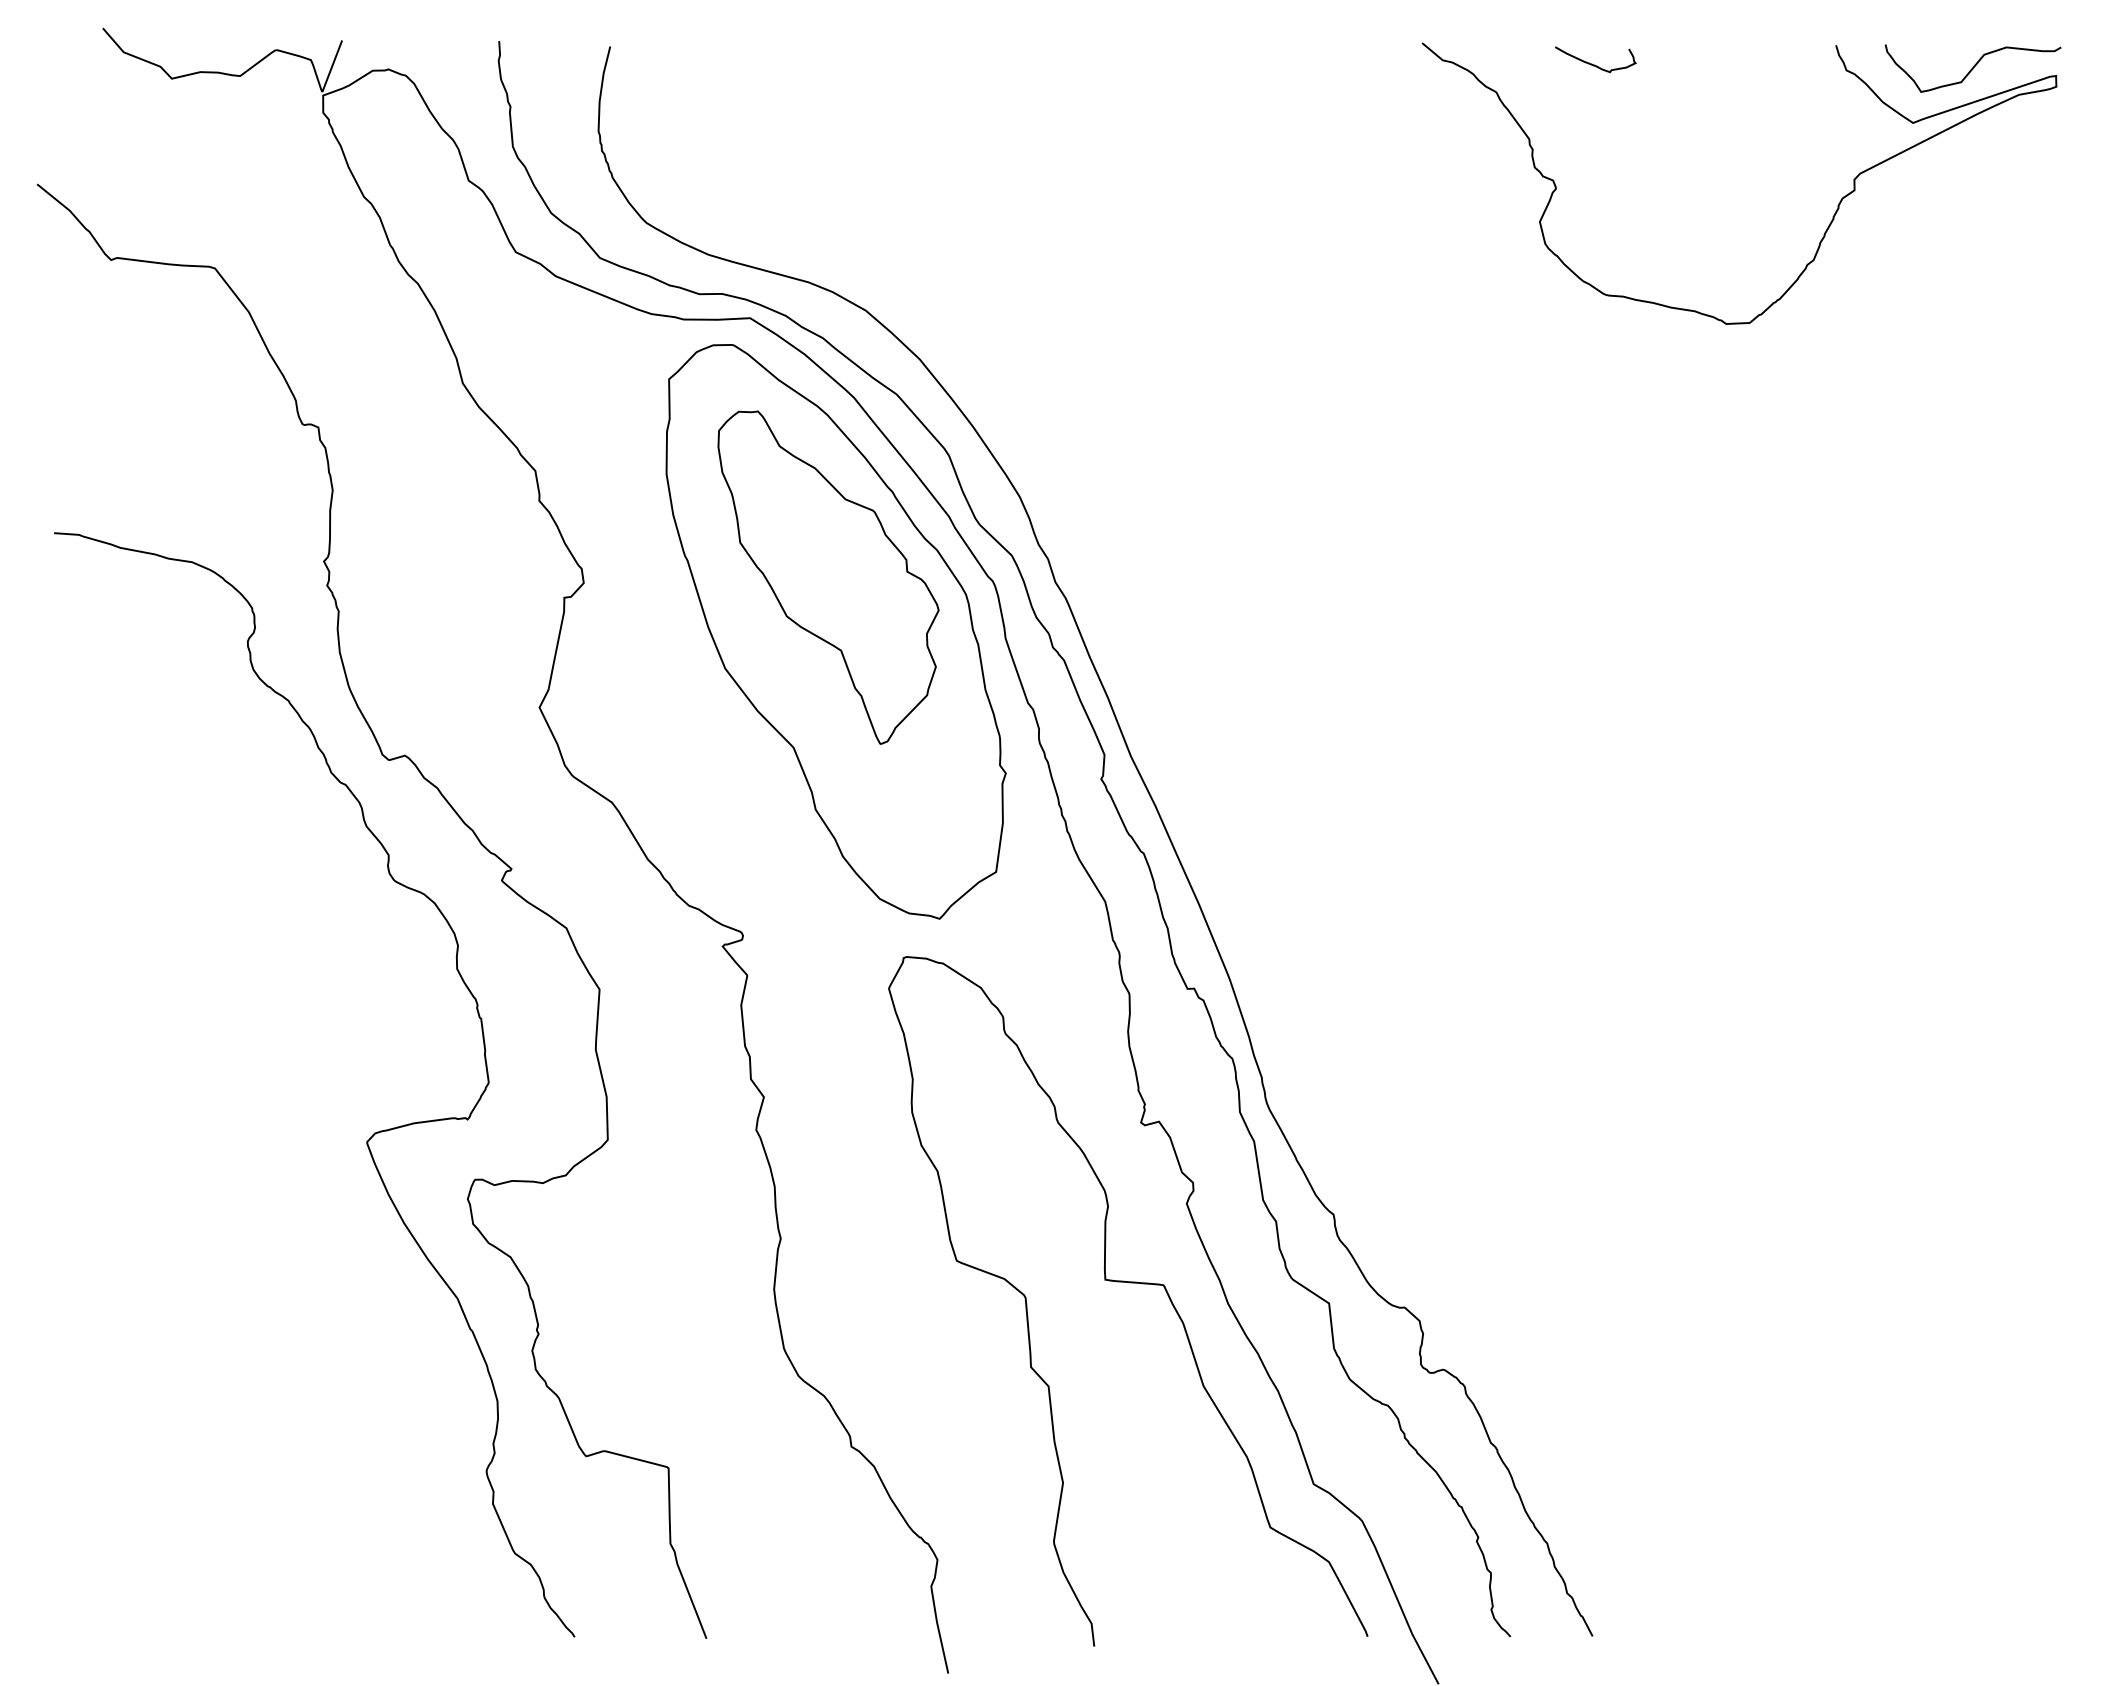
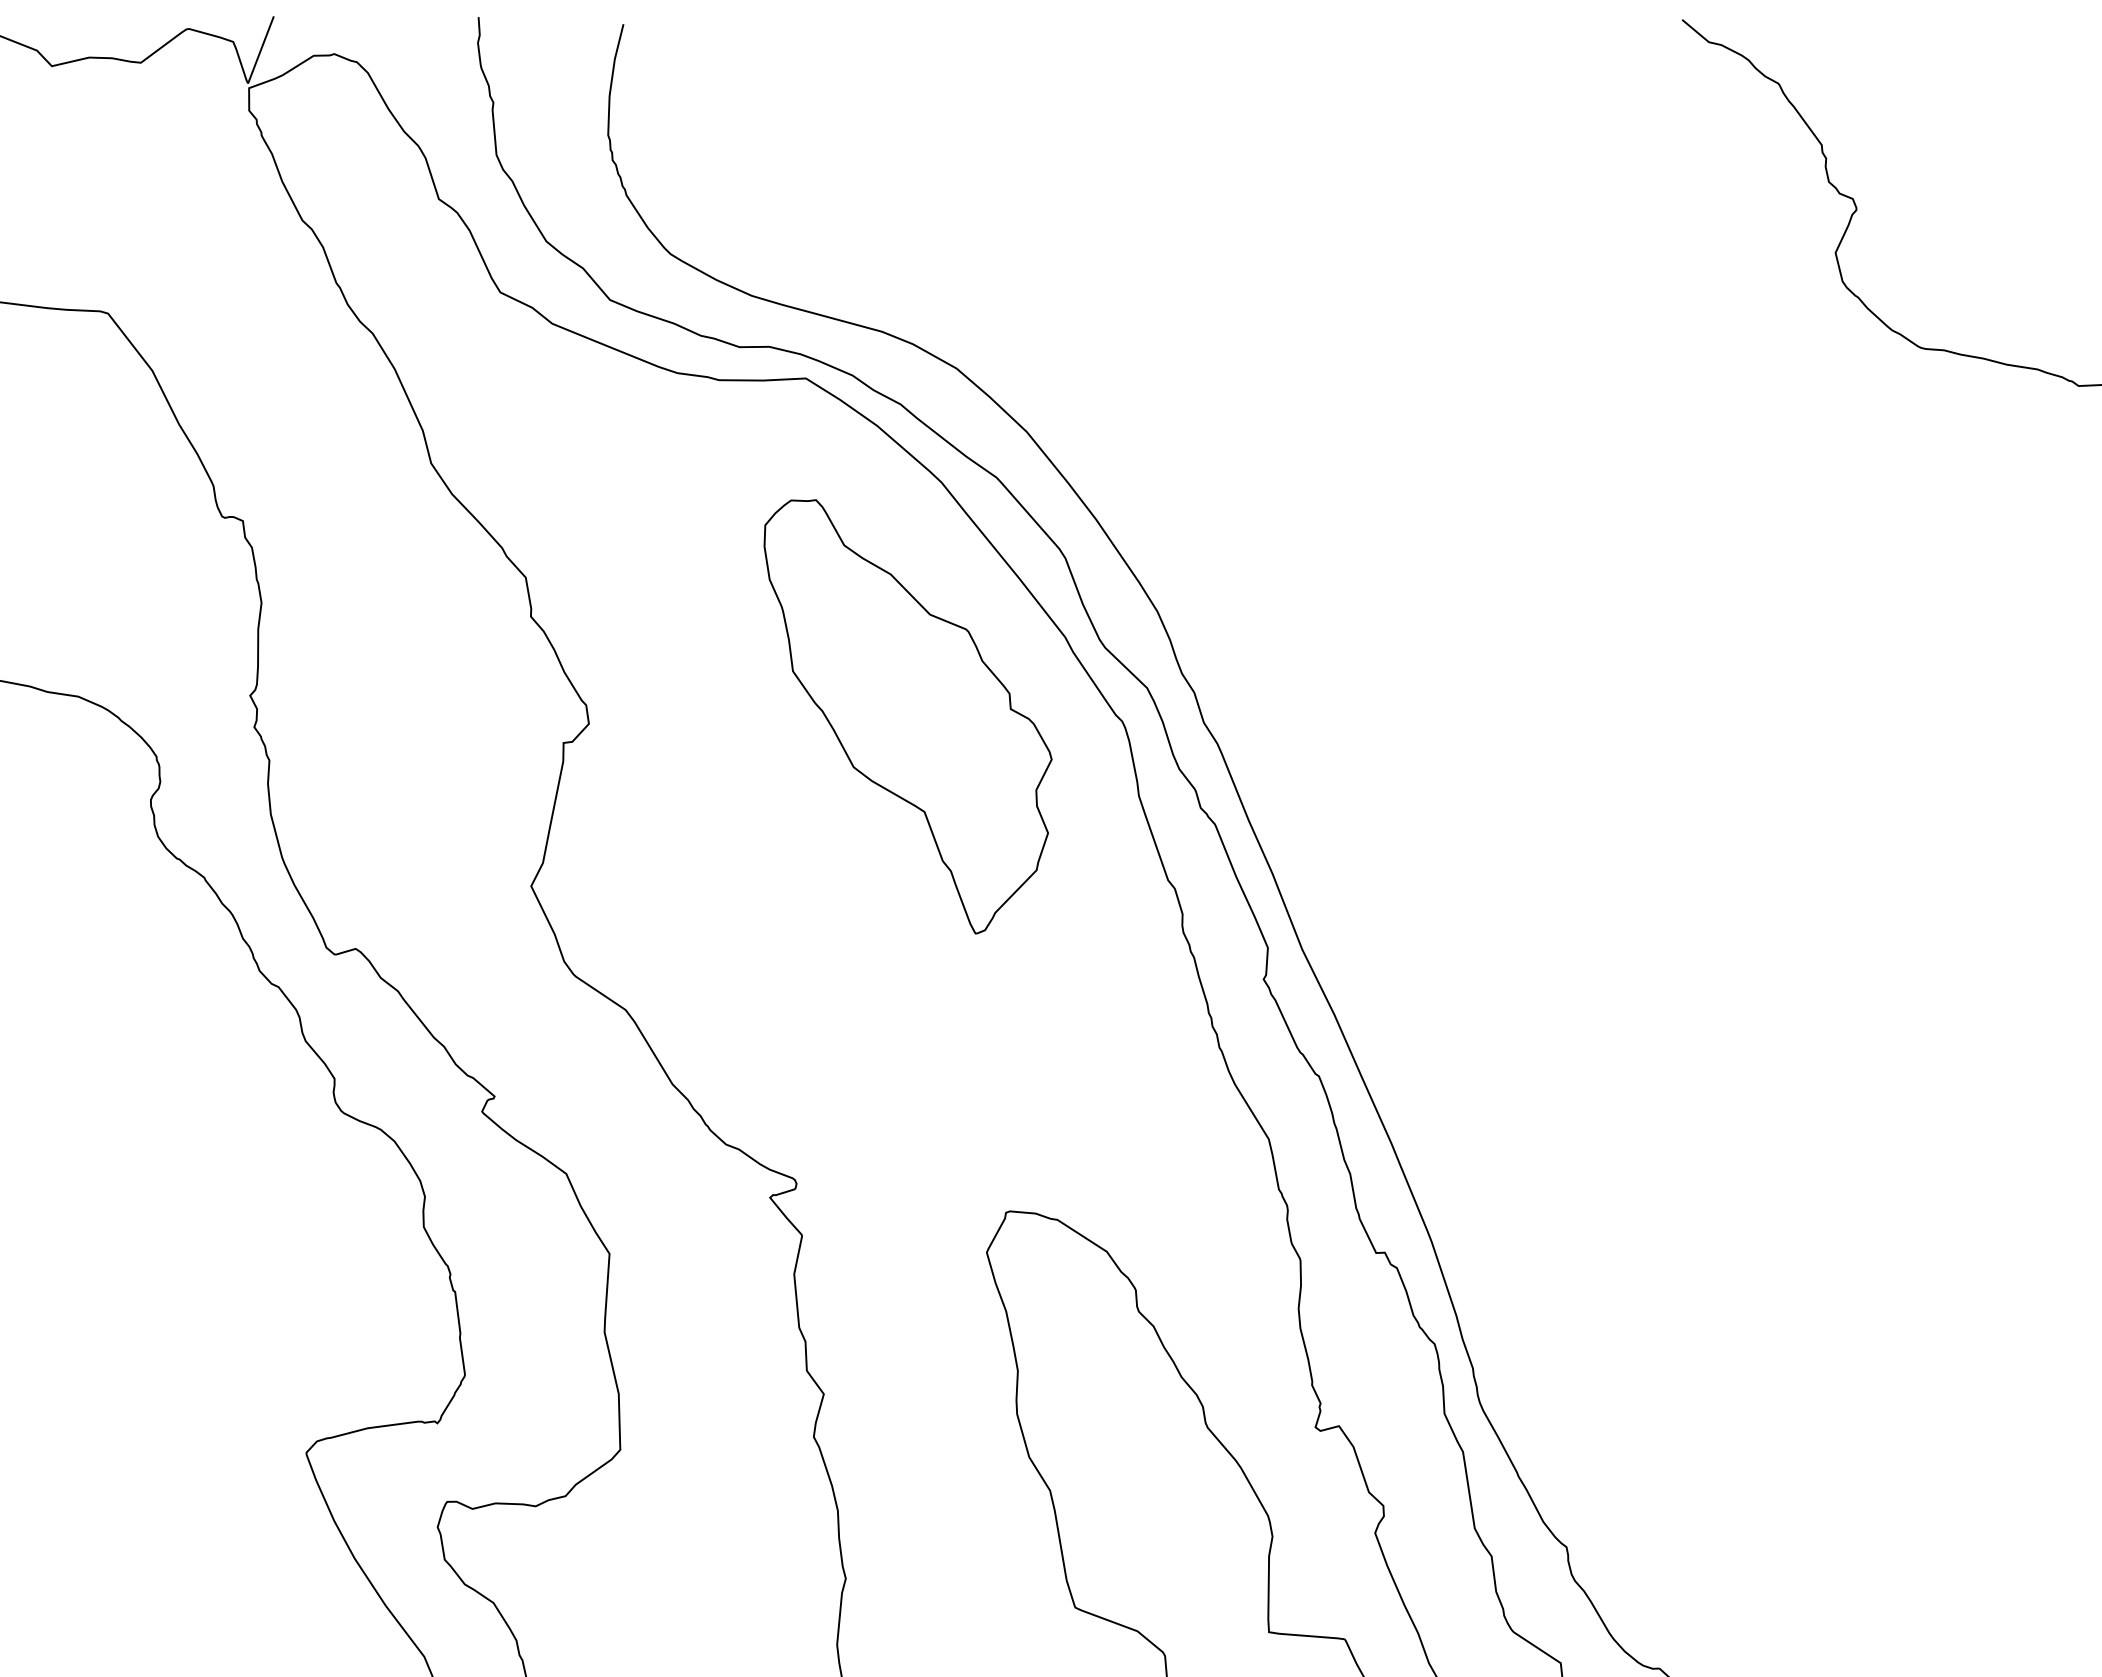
curve: (1592, 63) -> (1904, 46), removed
part: (835, 631) -> (917, 786), removed

